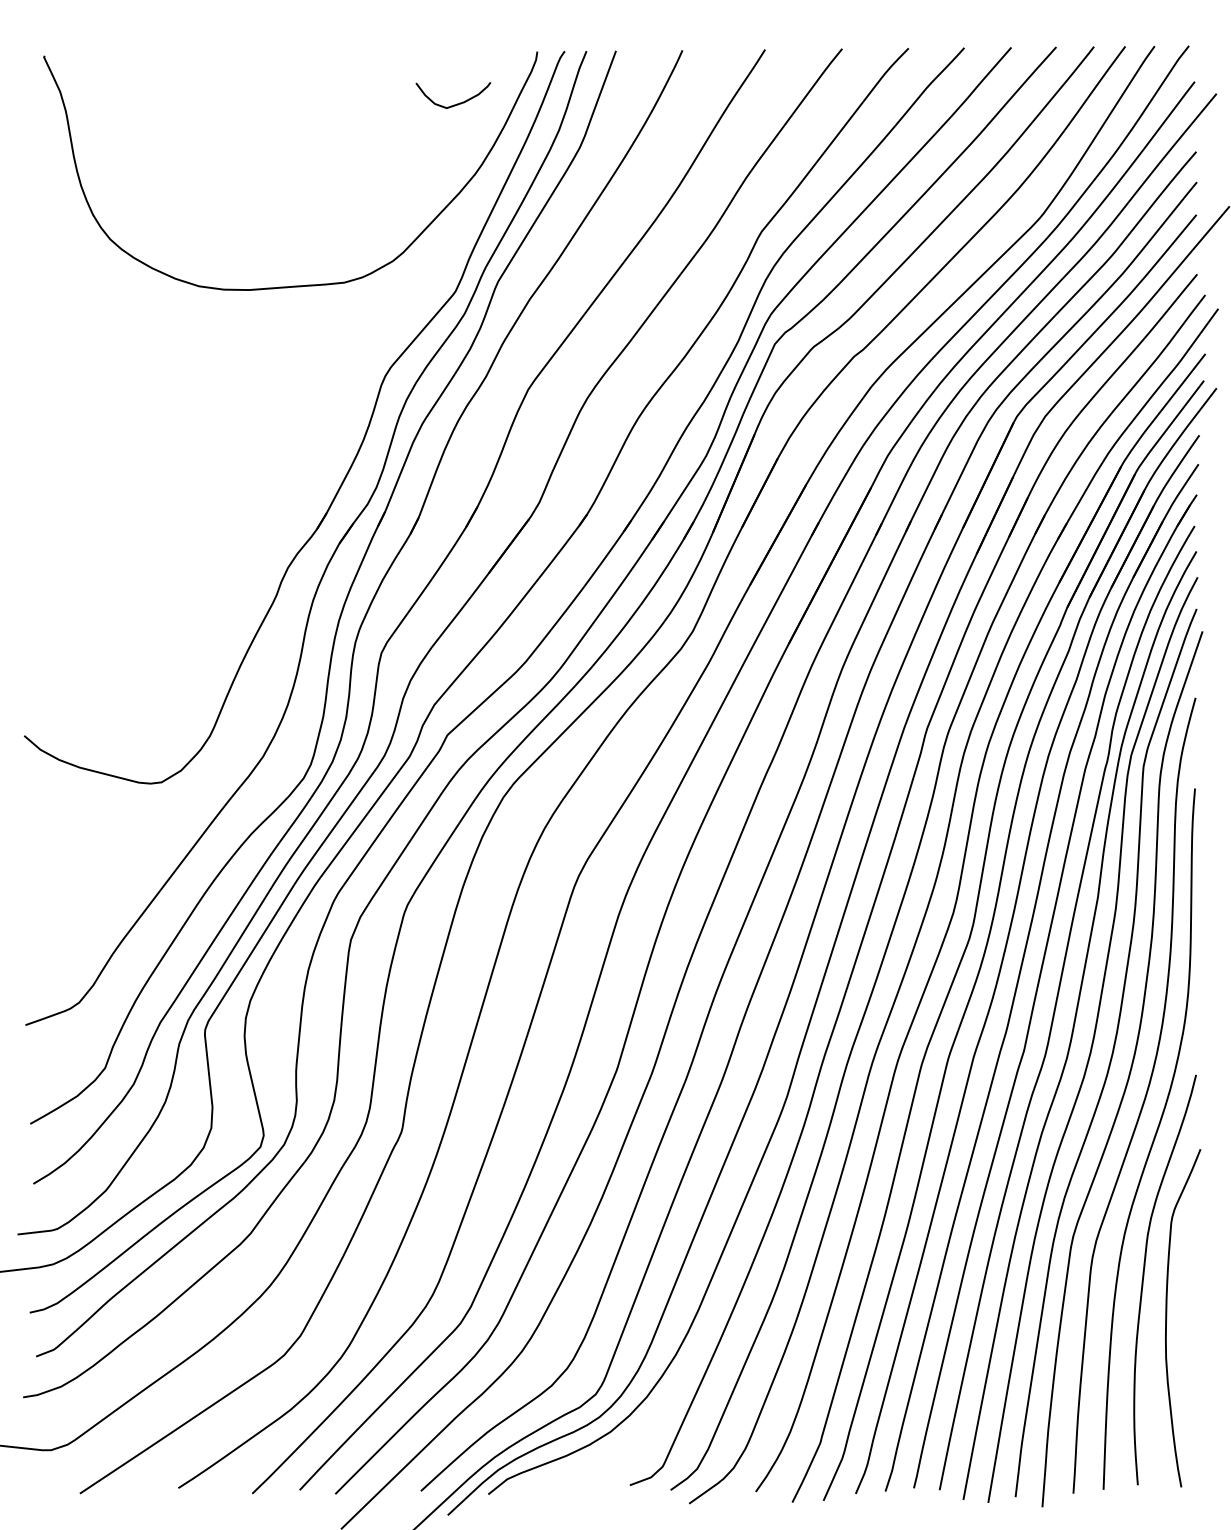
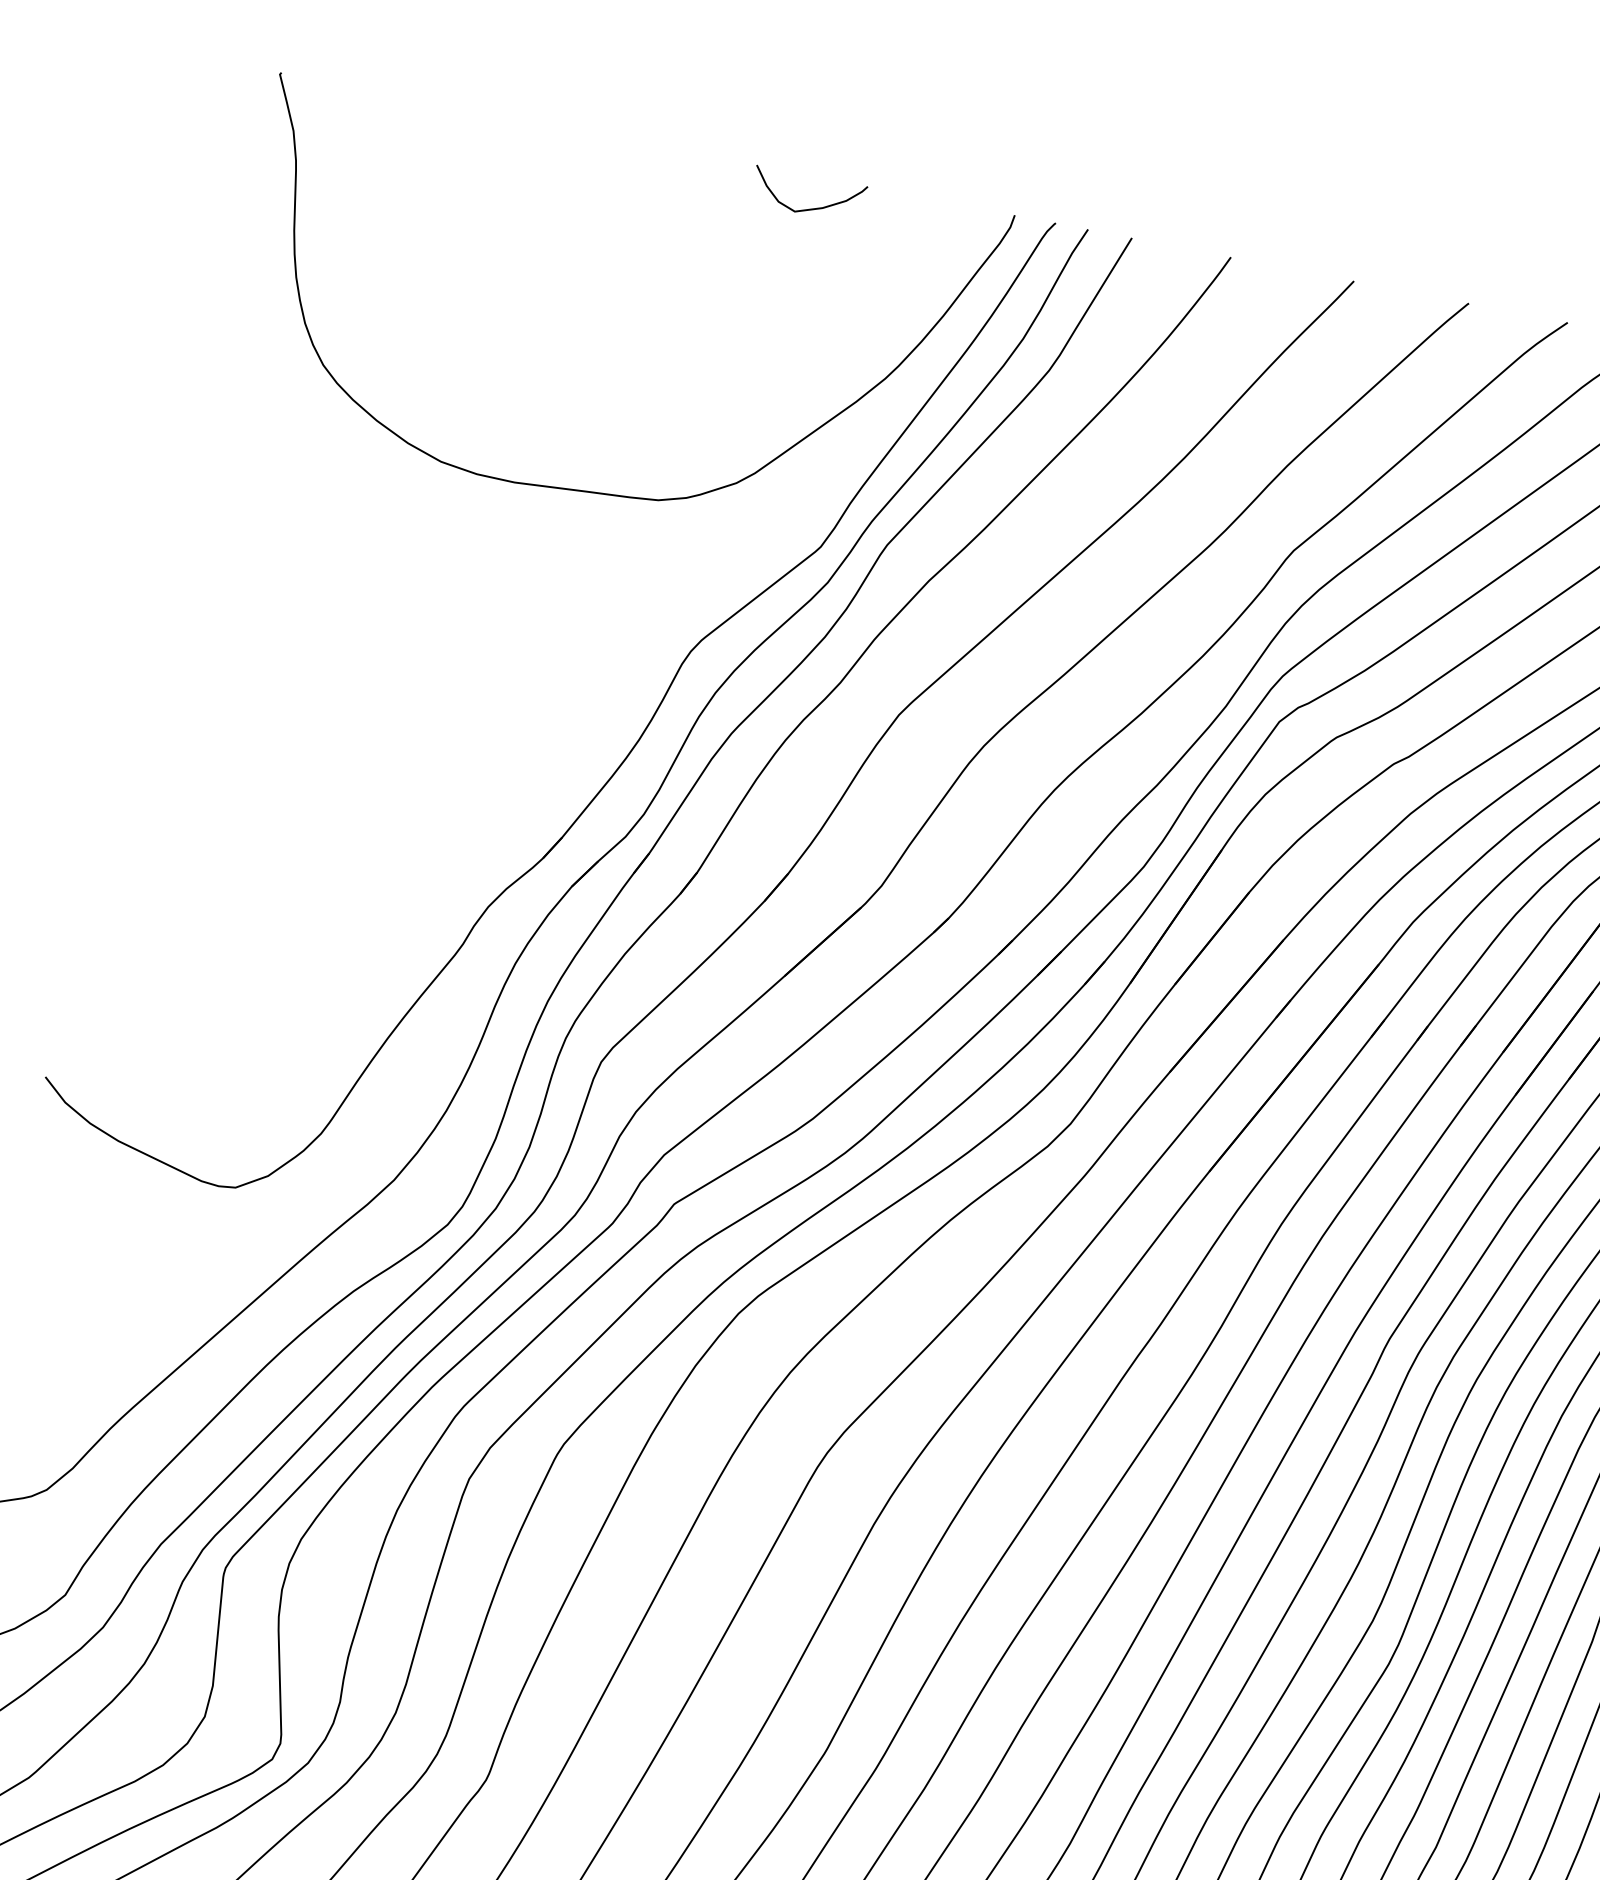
curve: (456, 103) -> (810, 207), moved

